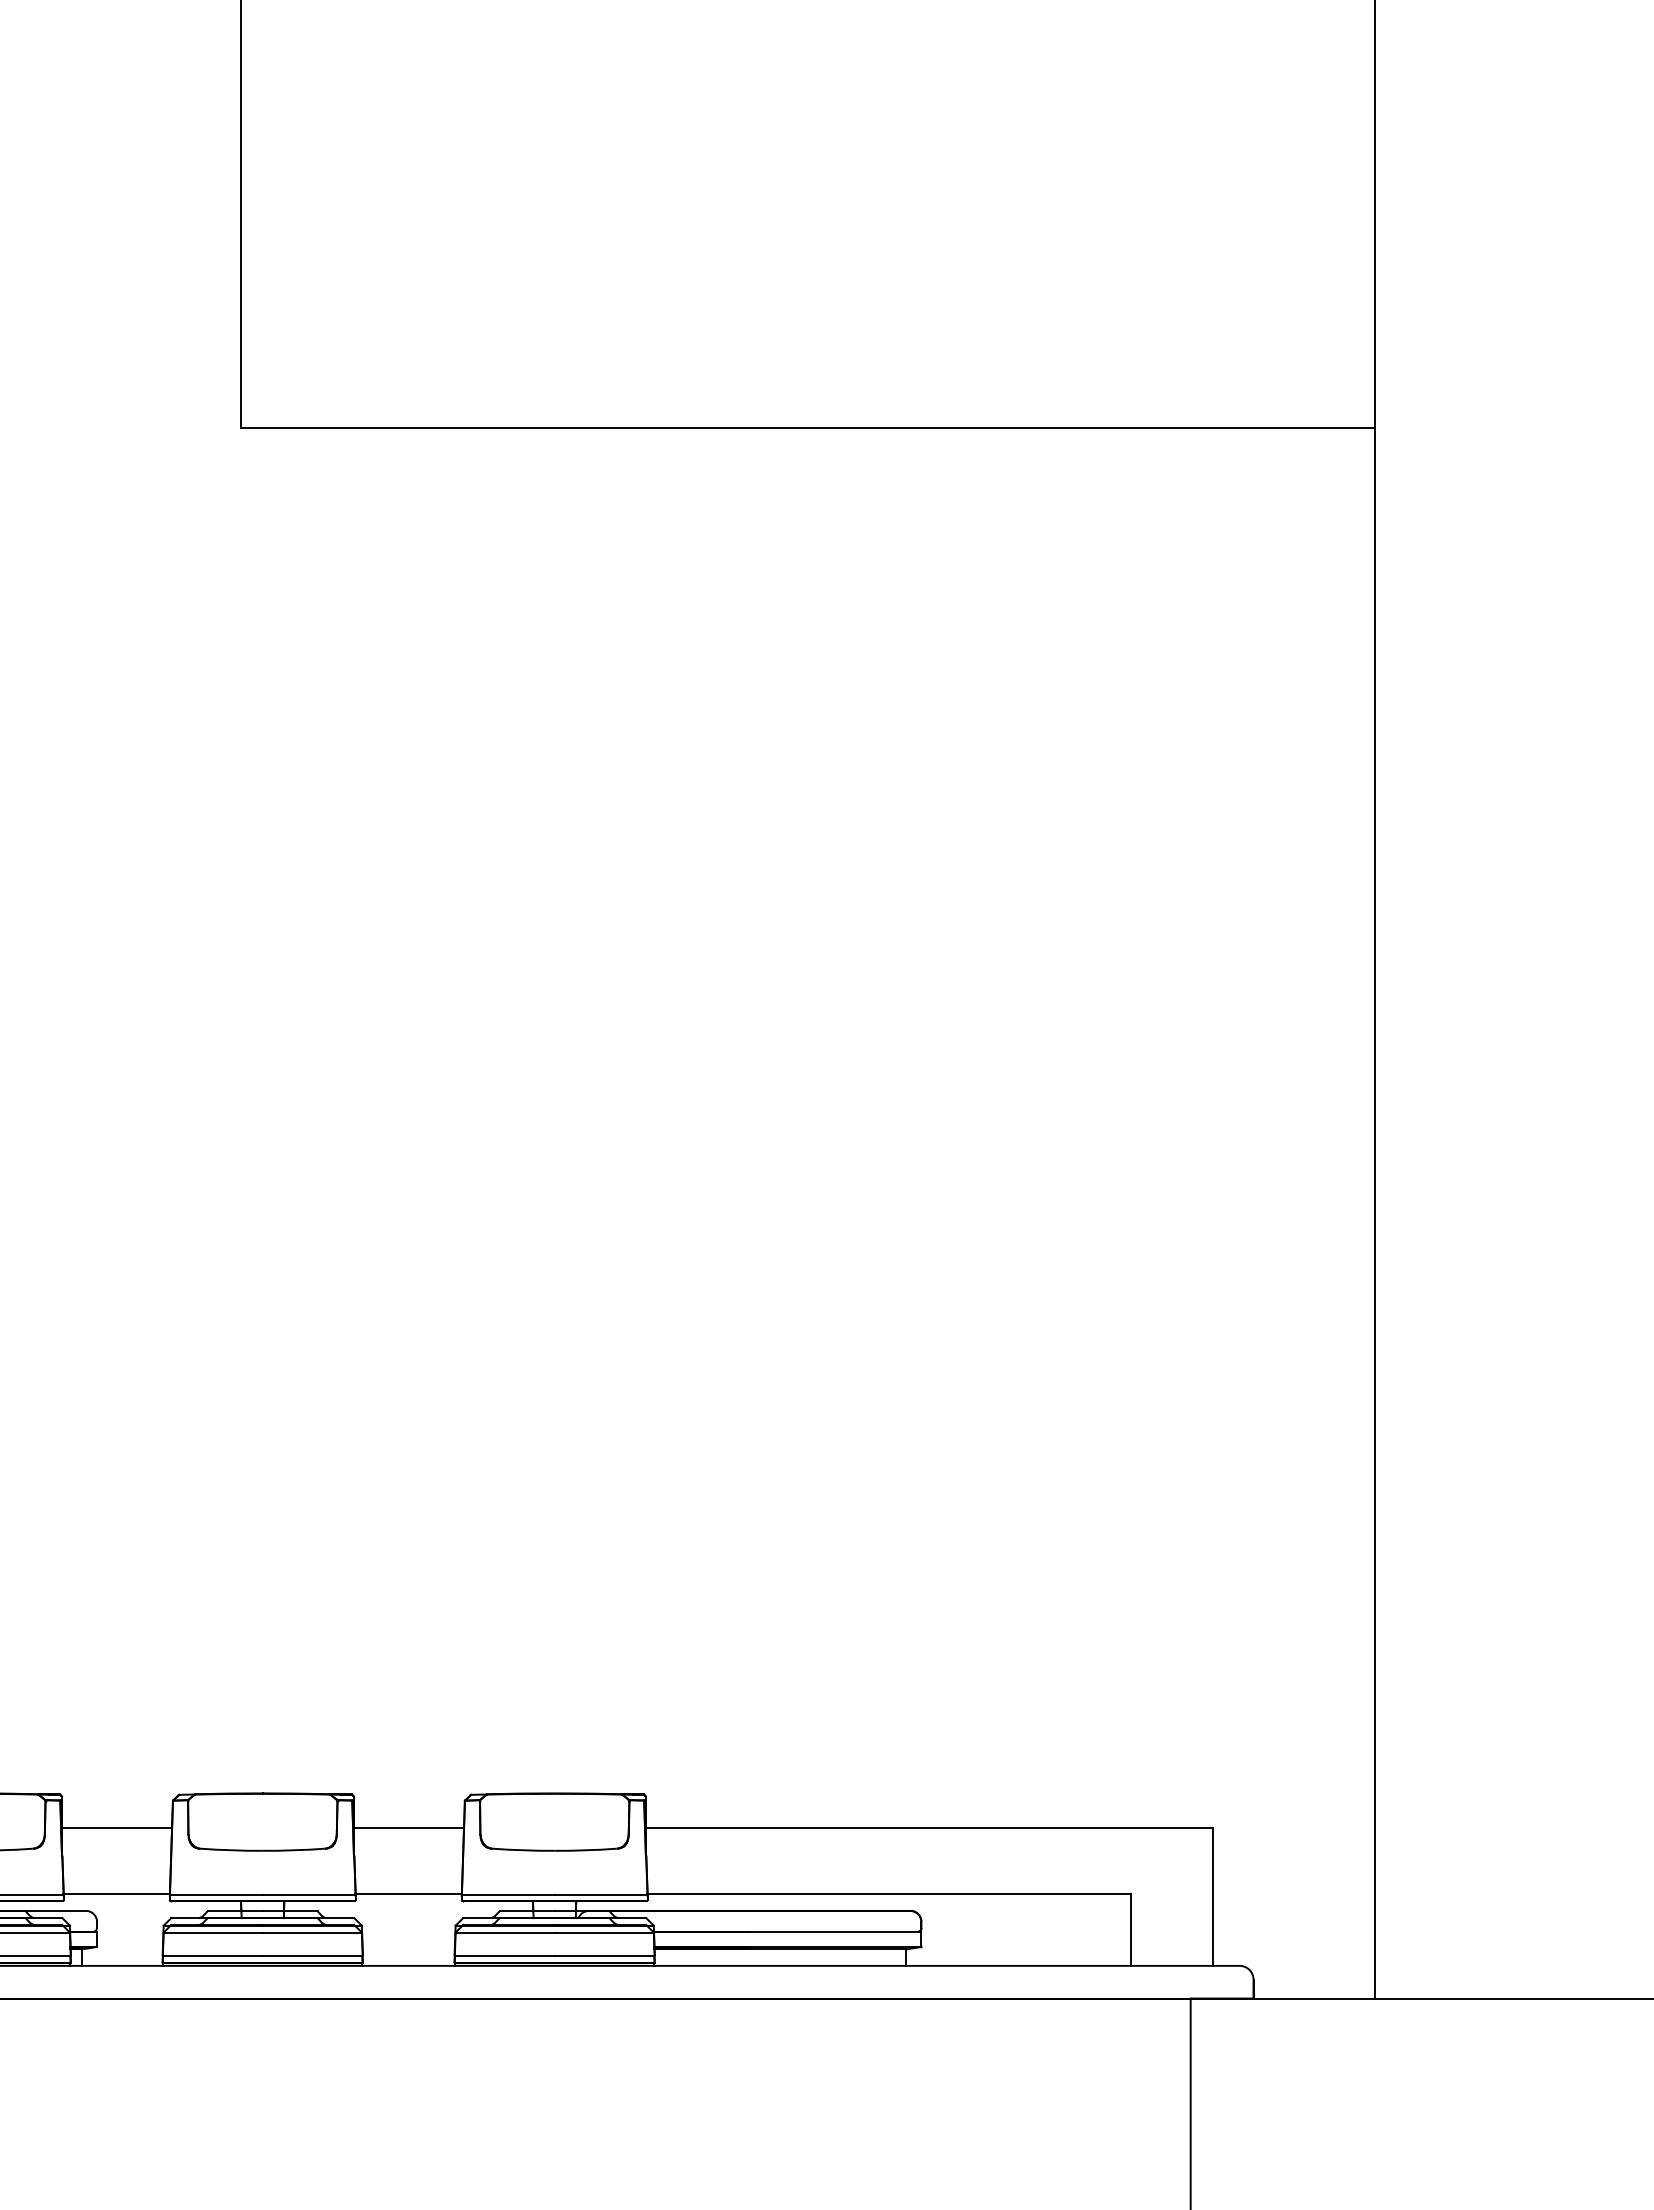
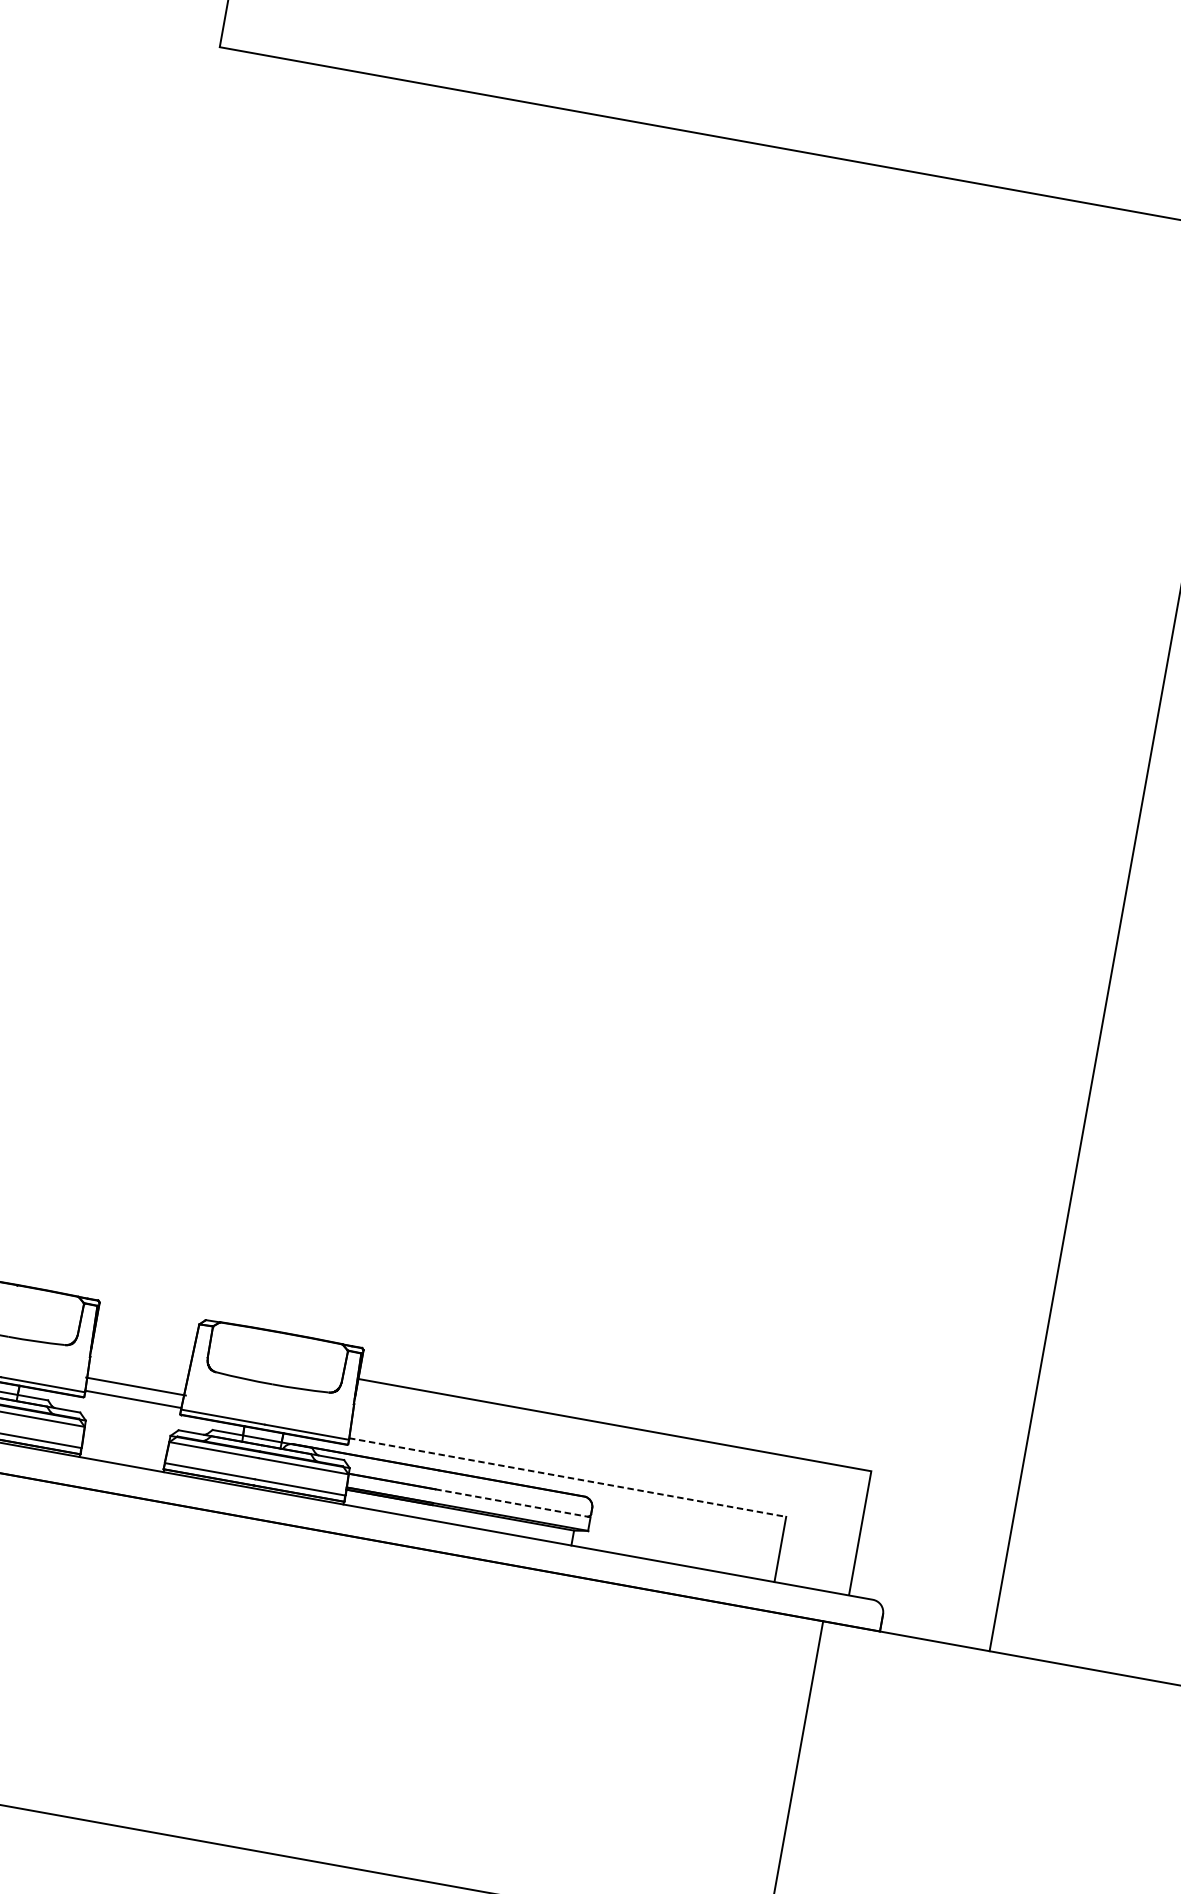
line: (408, 1828) -> (135, 1386), moved
line: (889, 1893) -> (568, 1477), solid -> dashed
line: (835, 1931) -> (513, 1502), solid -> dashed

